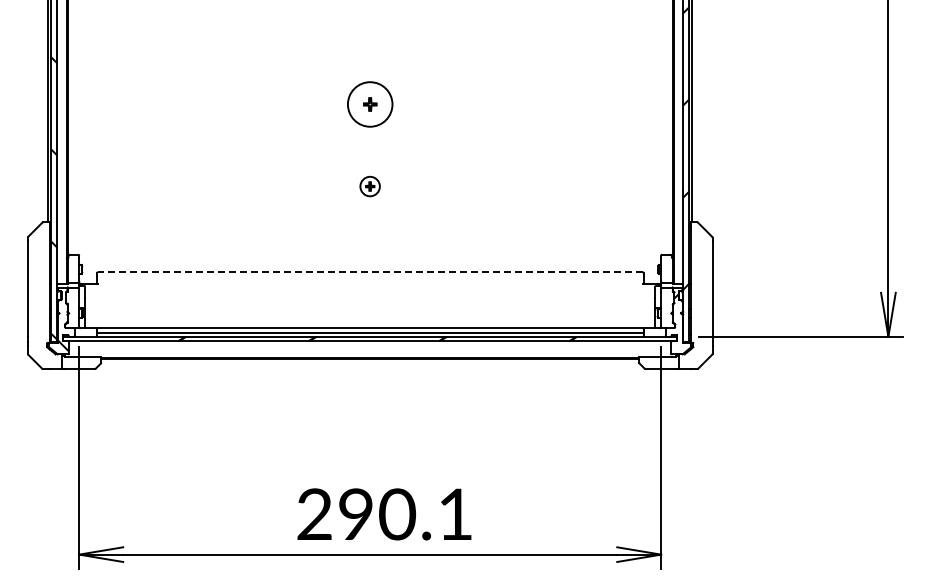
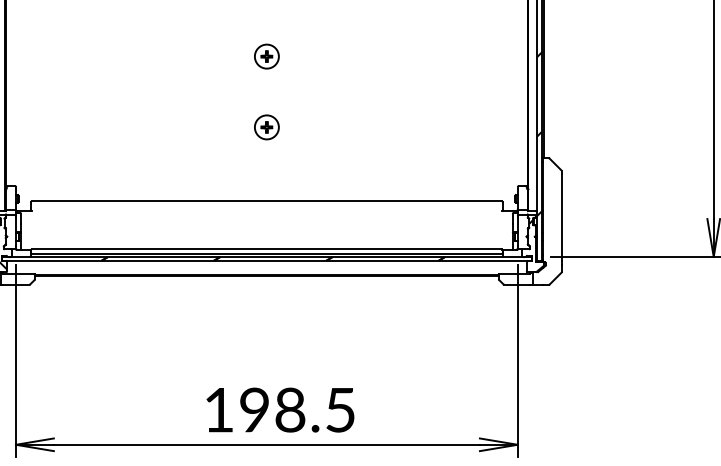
circle: (370, 104) -> (267, 56), size x0.62
part: (369, 186) -> (266, 127), size x1.43
line: (370, 272) -> (267, 201), dashed -> solid
text: (384, 514) -> (279, 410), 290.1 -> 198.5

